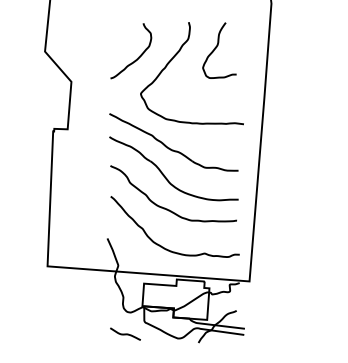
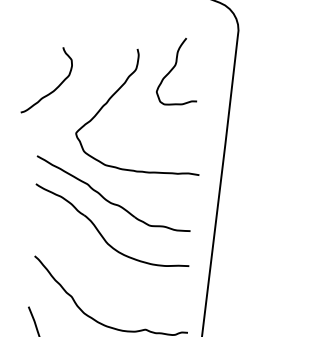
curve: (217, 47) -> (175, 67), moved
curve: (137, 57) -> (54, 88), moved
curve: (165, 207) -> (100, 272), removed

